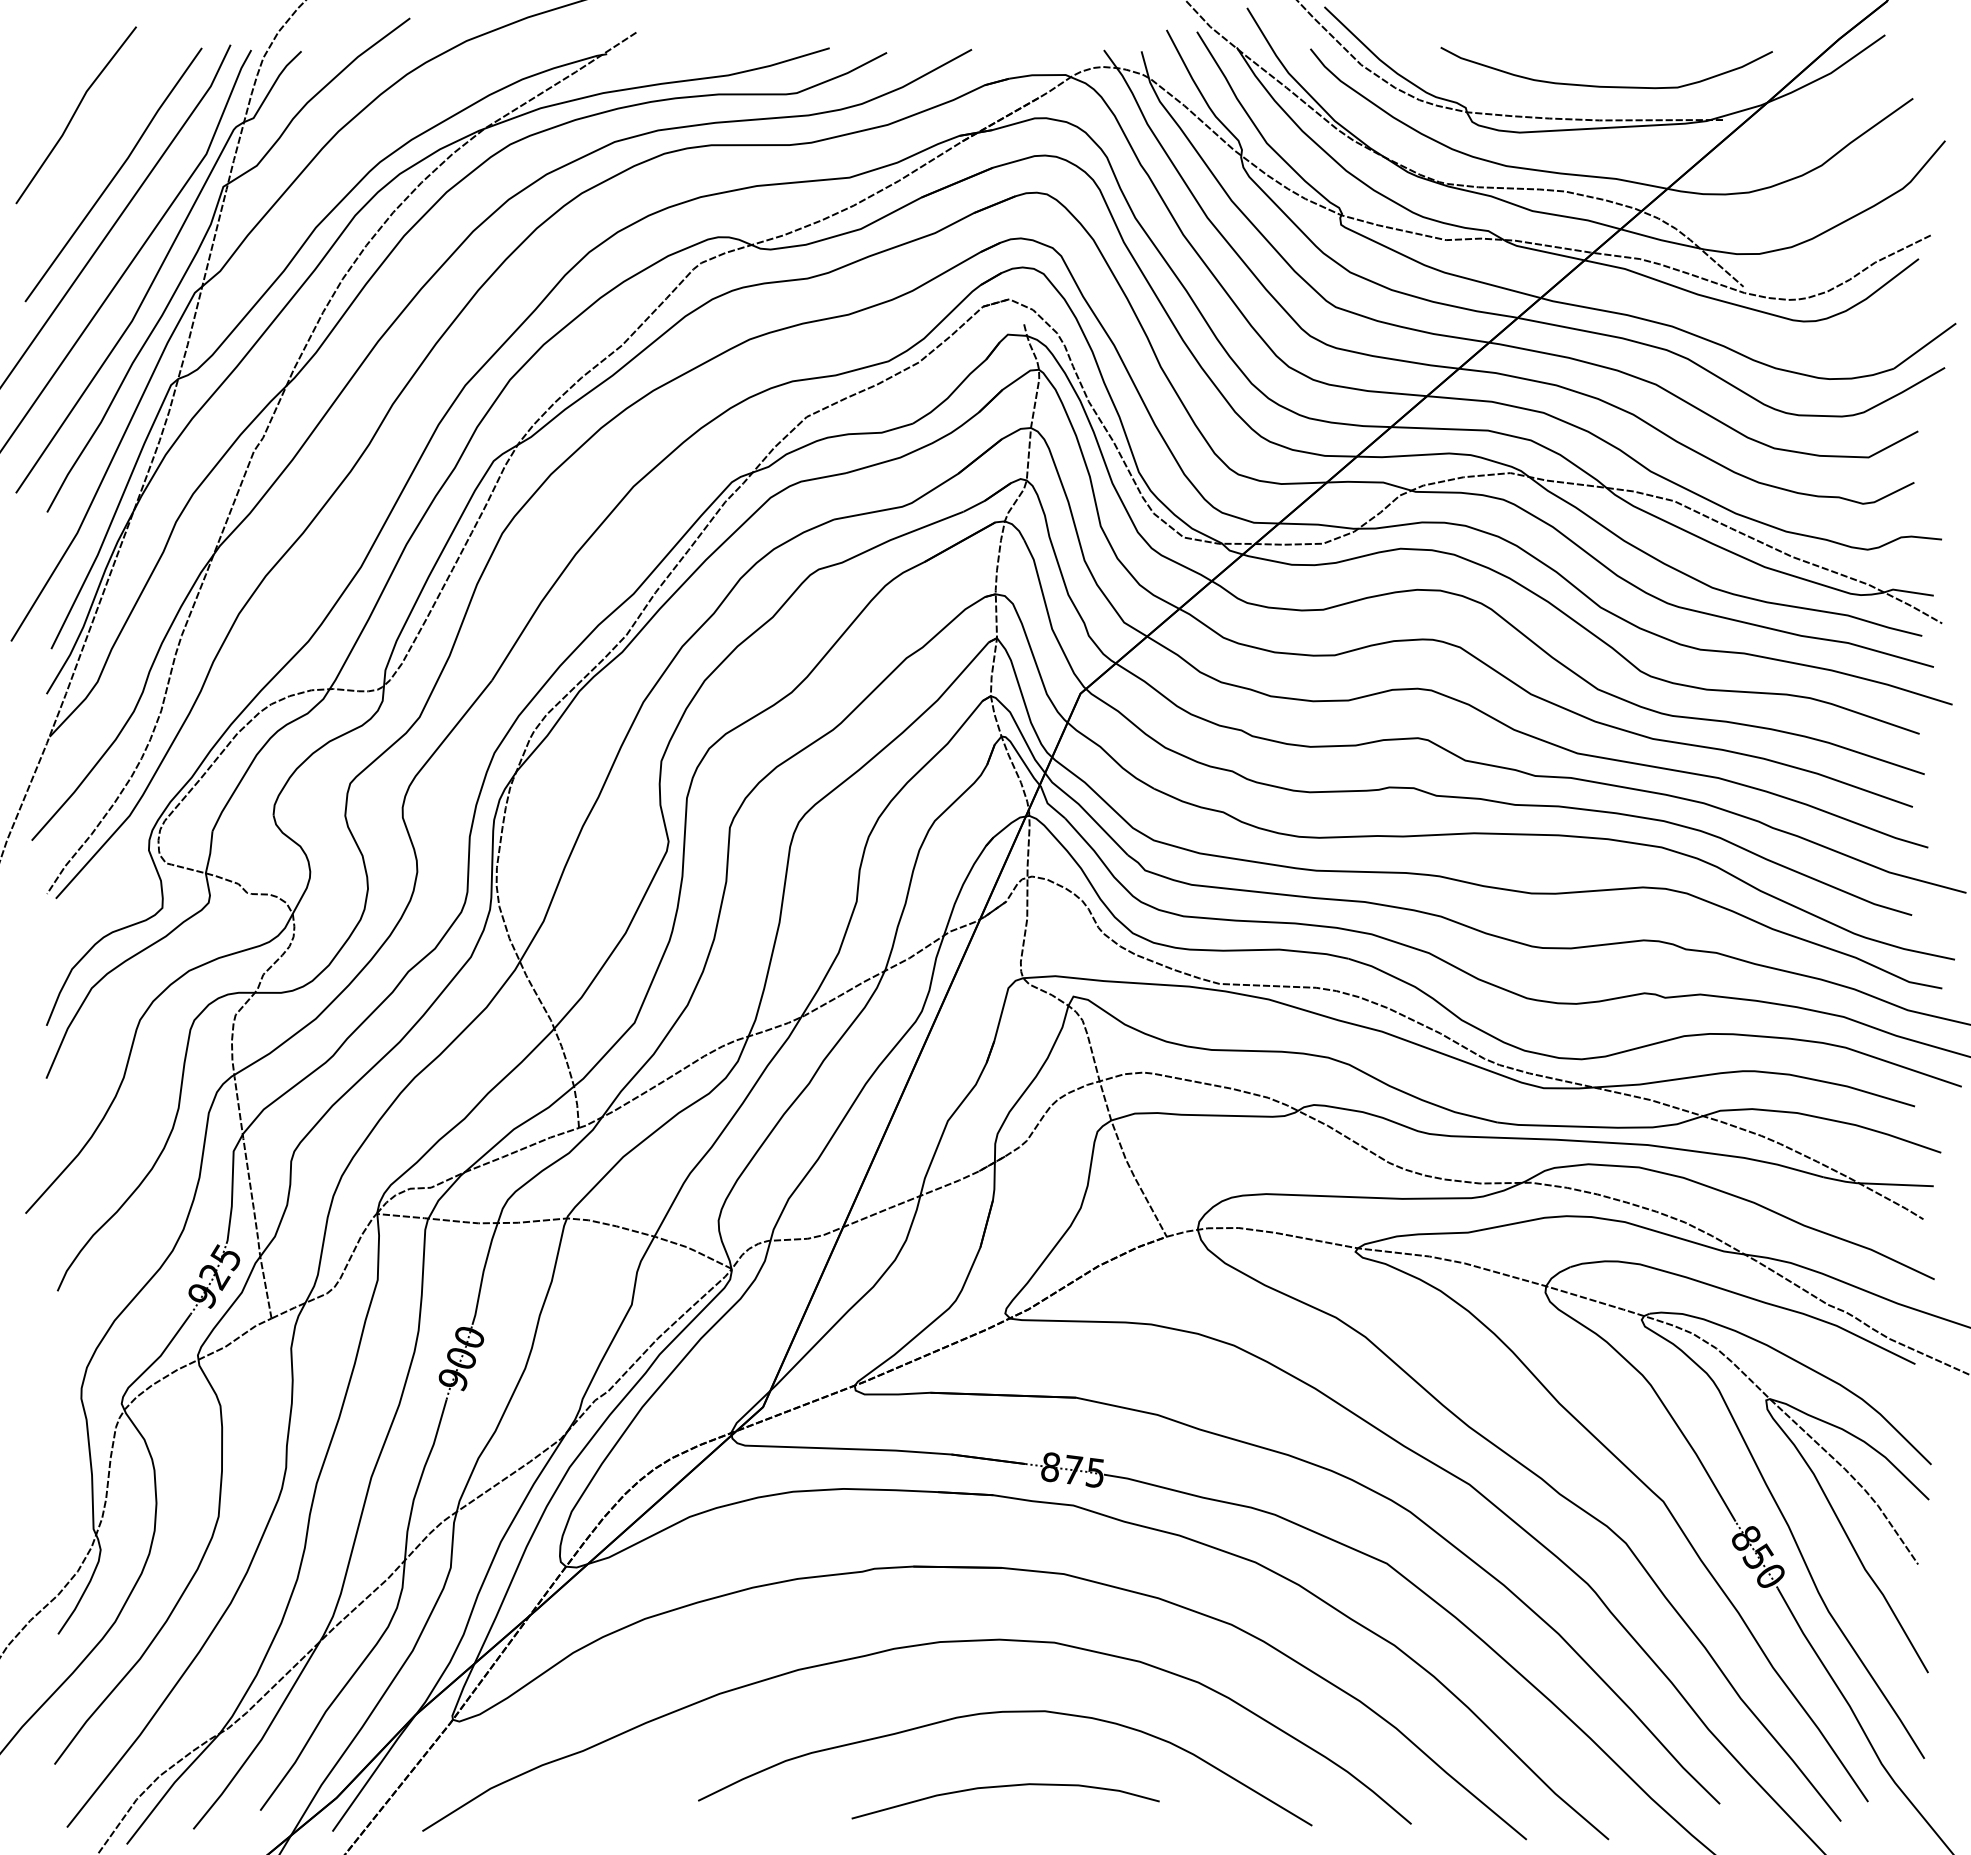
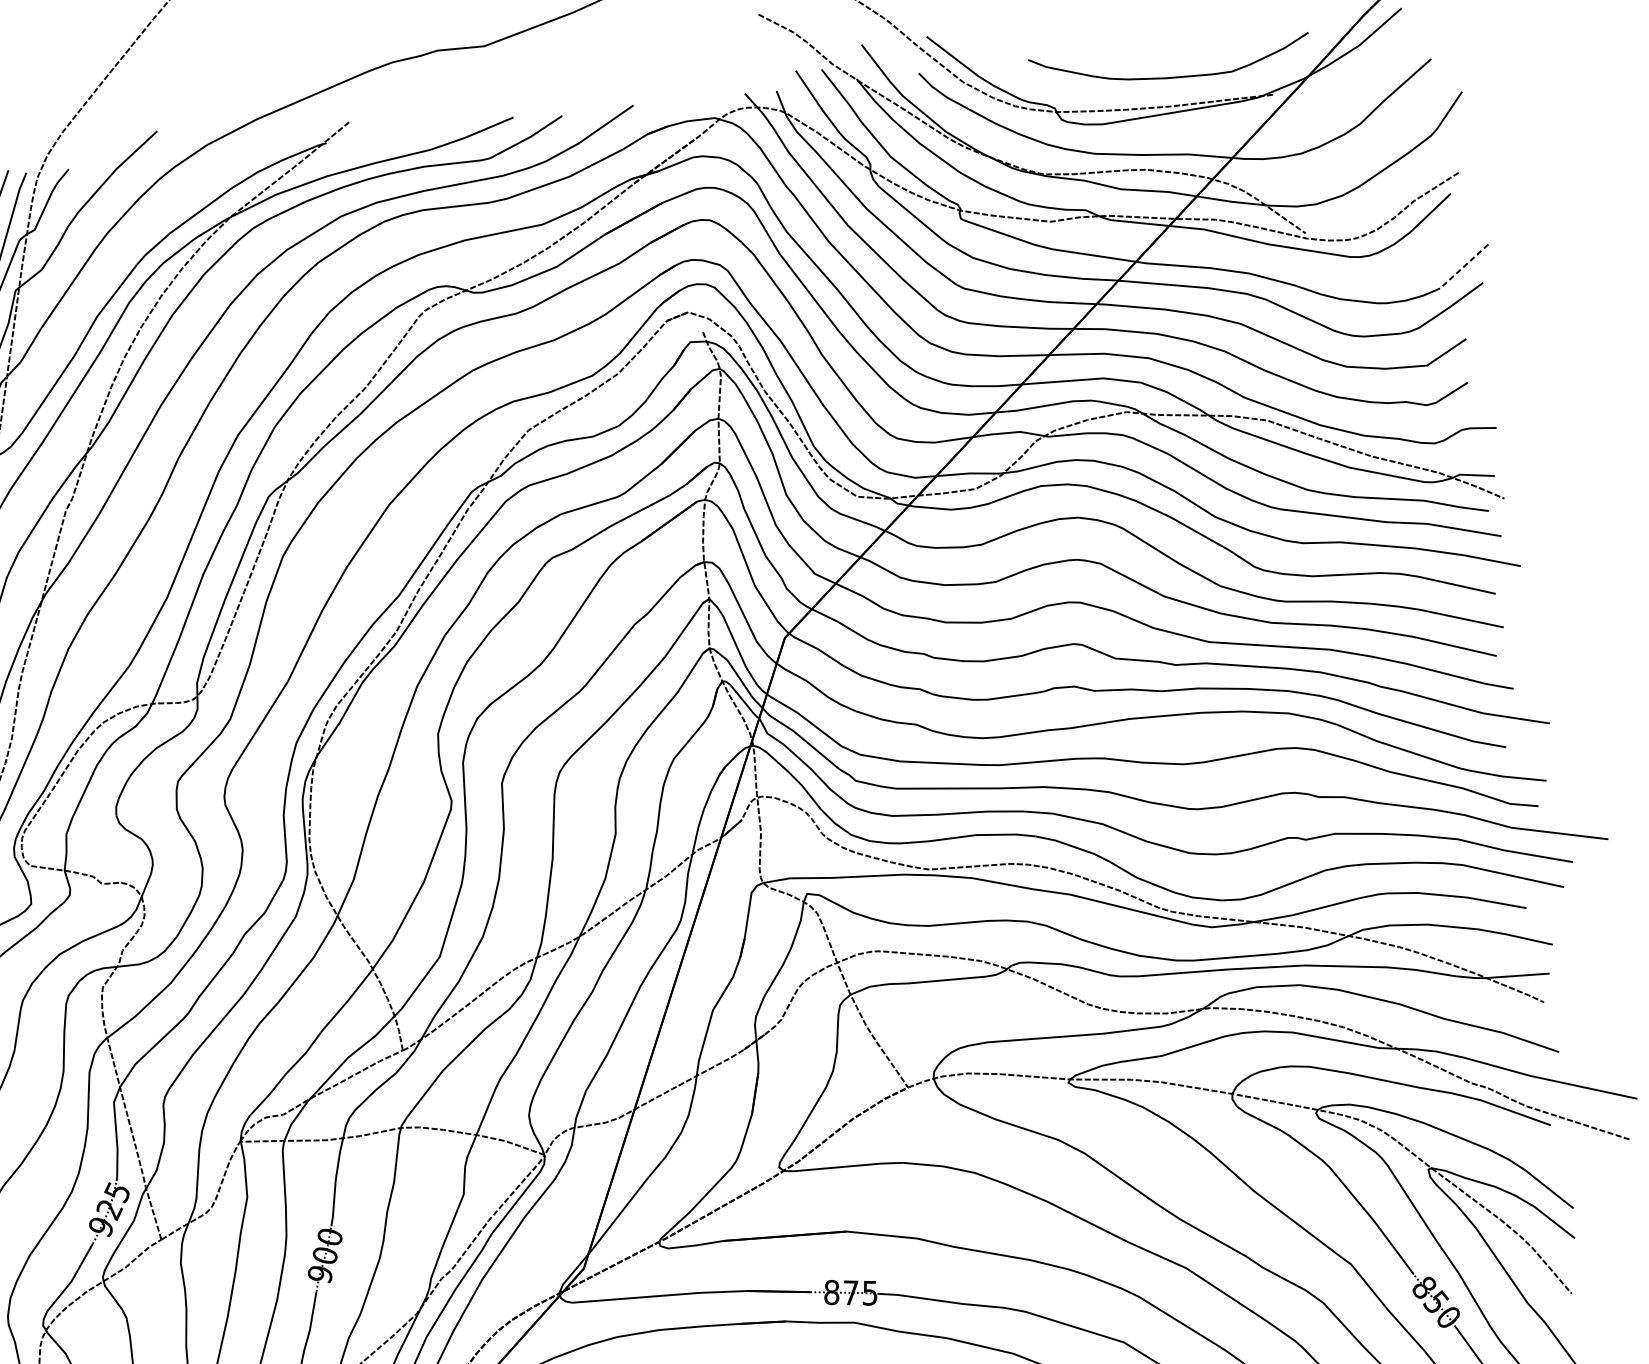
line: (1925, 346) -> (1464, 266), solid -> dashed

